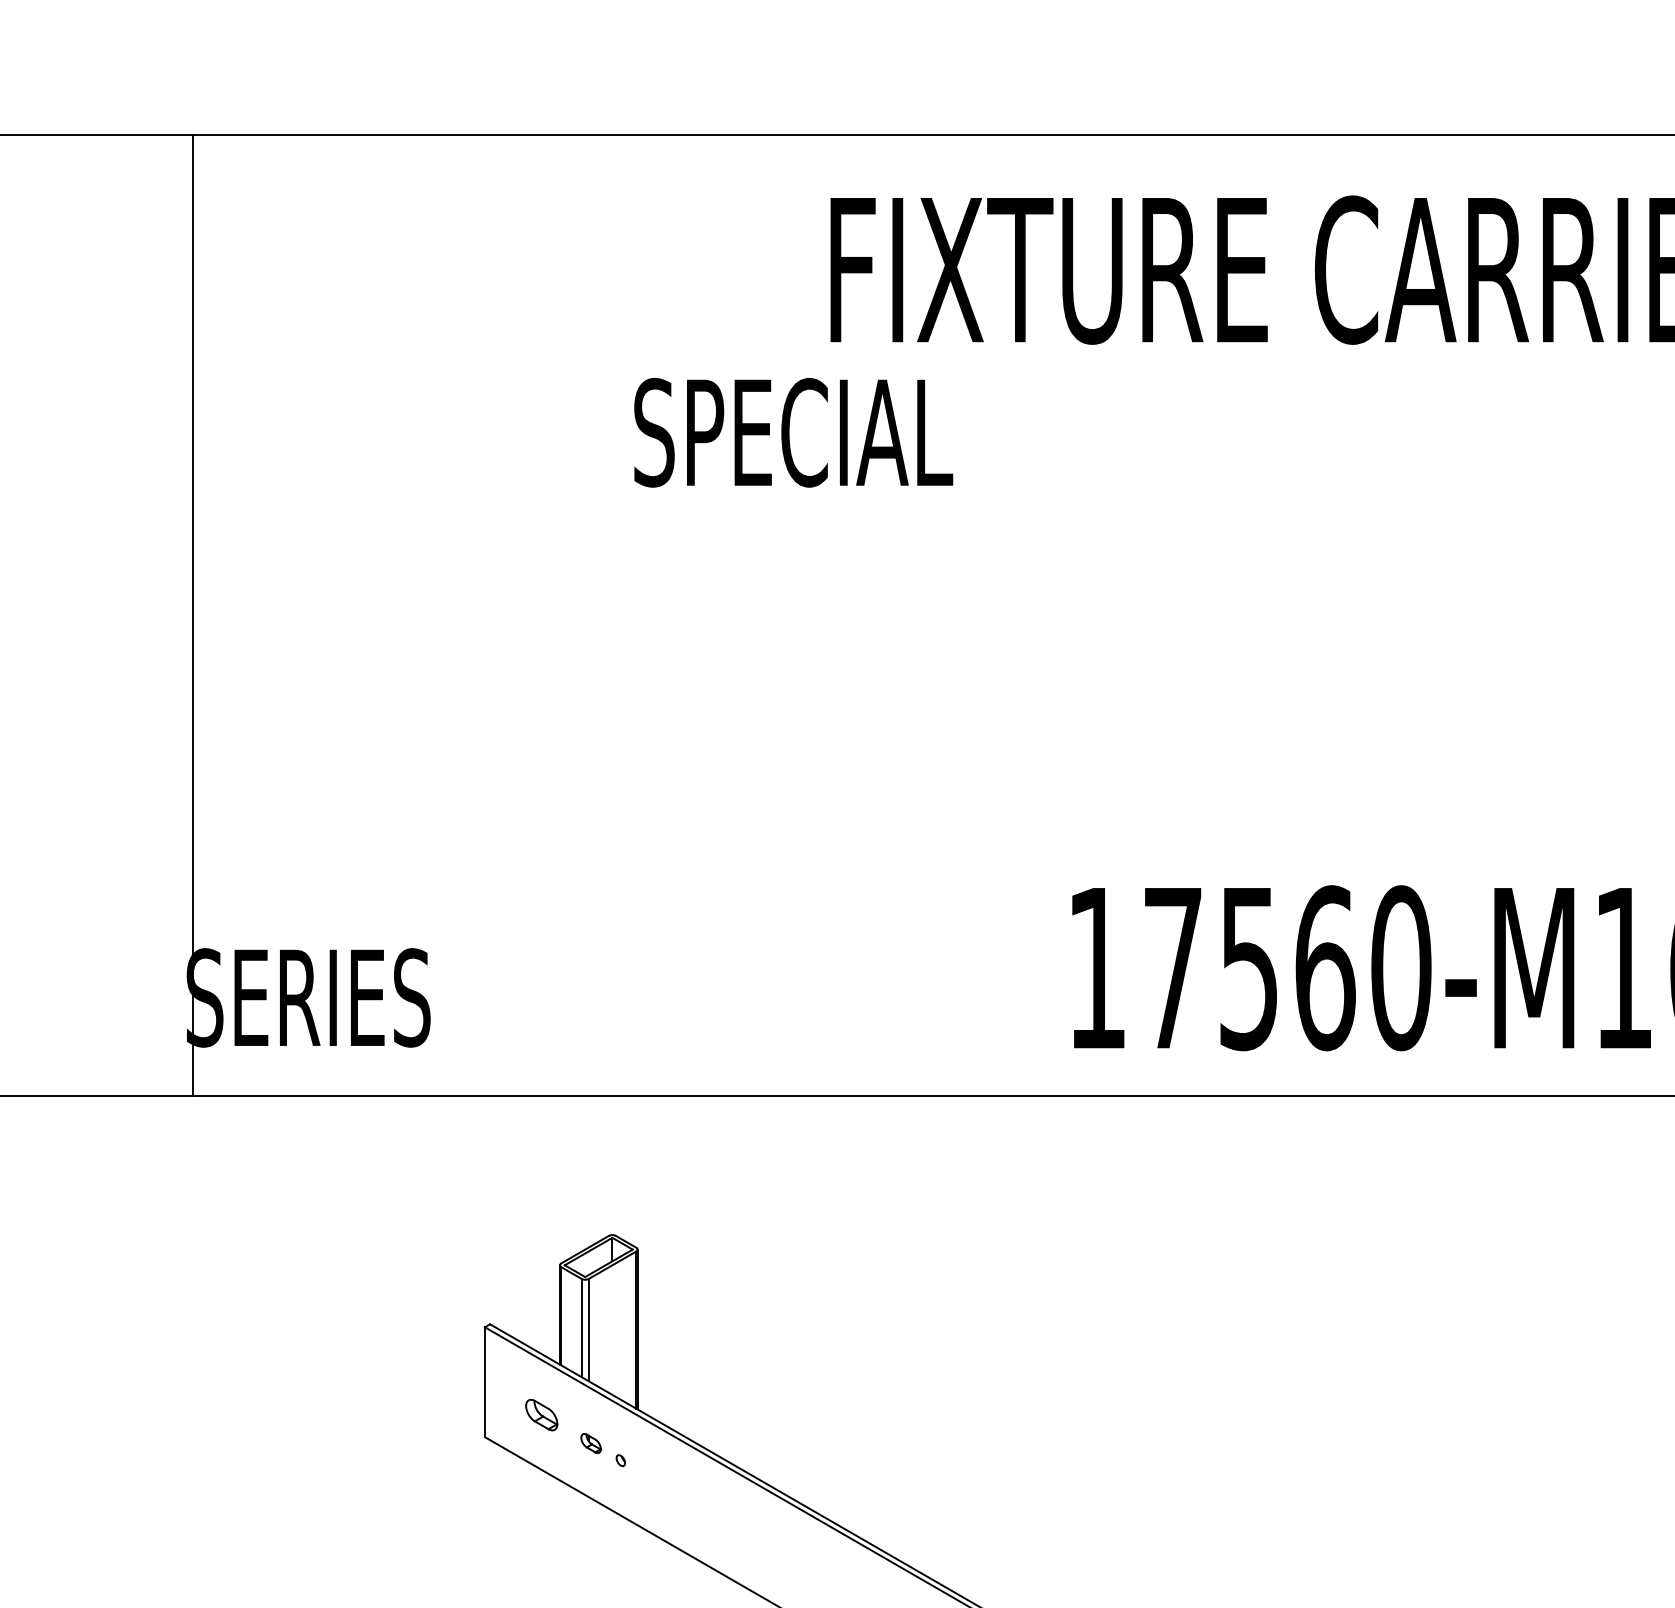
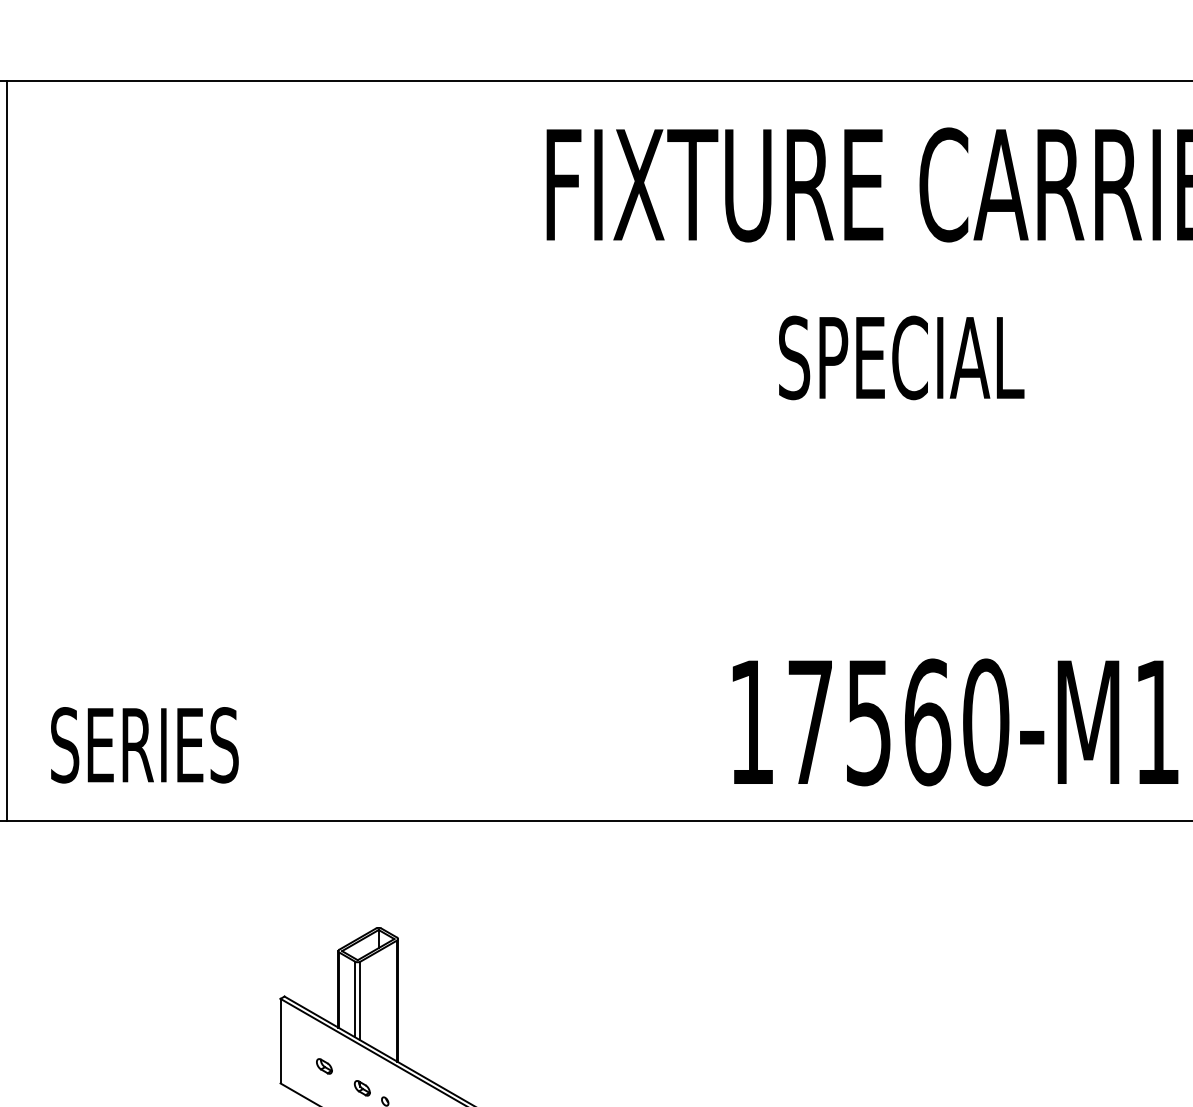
text: (793, 432) -> (901, 357), moved
line: (192, 614) -> (6, 450), moved
part: (541, 1414) -> (324, 1066), size x0.62

